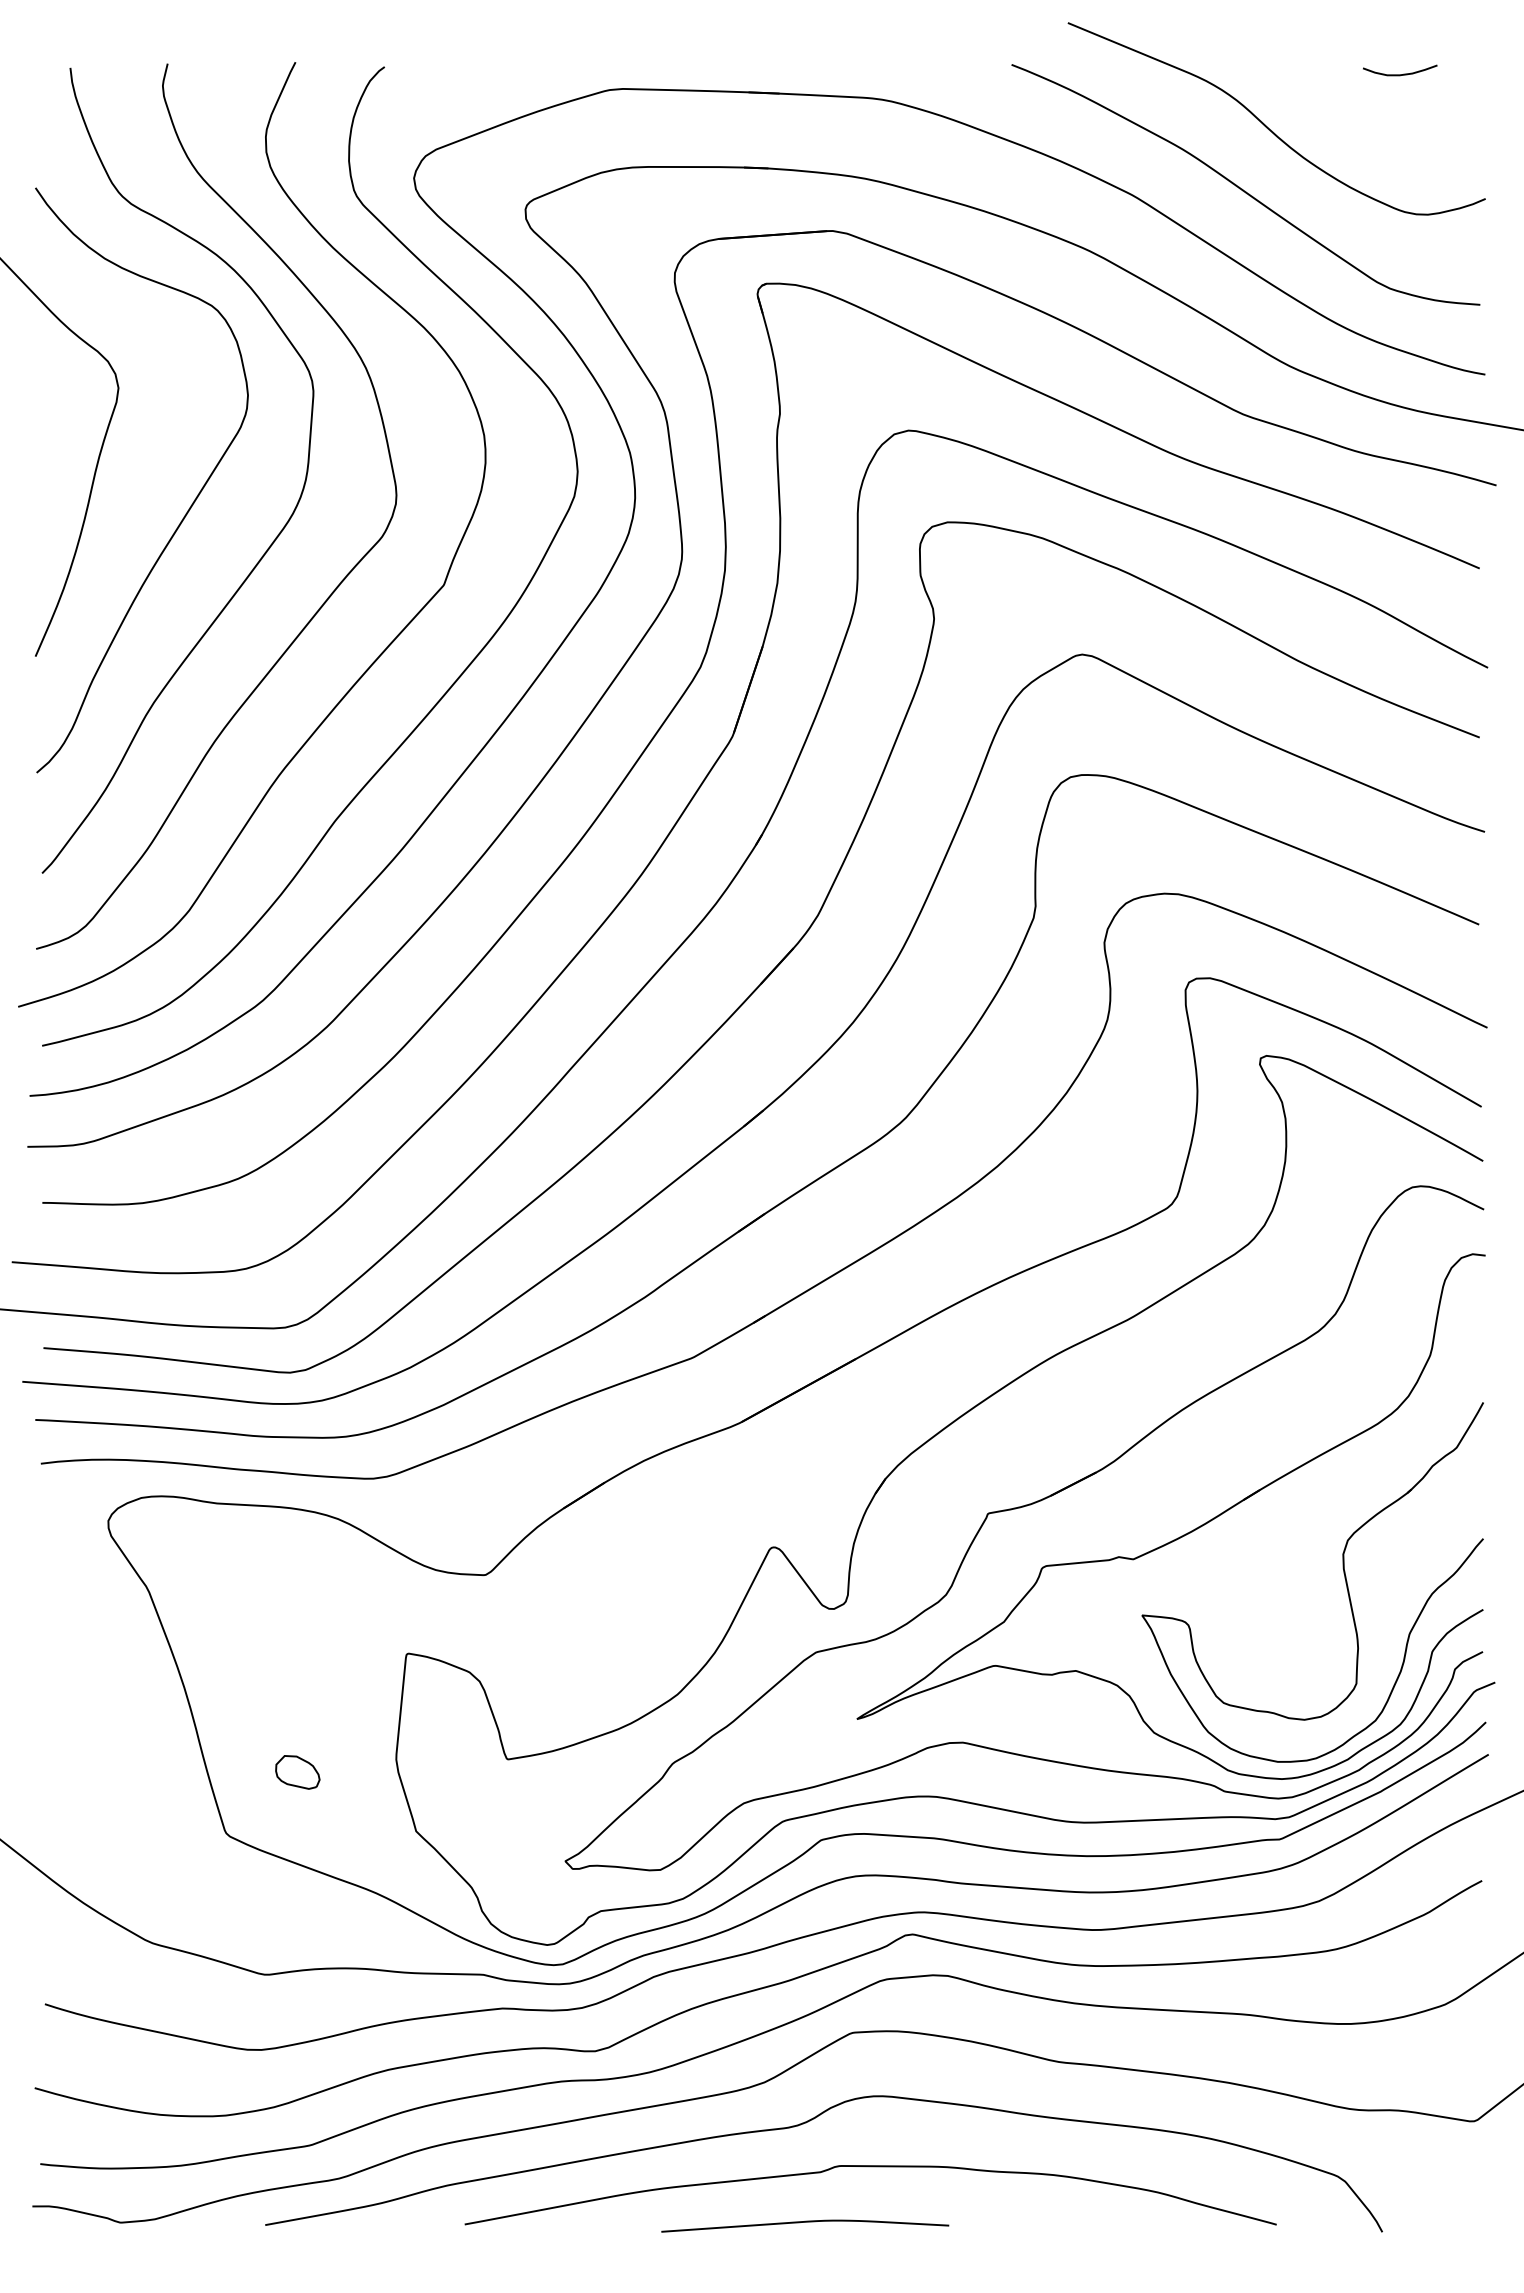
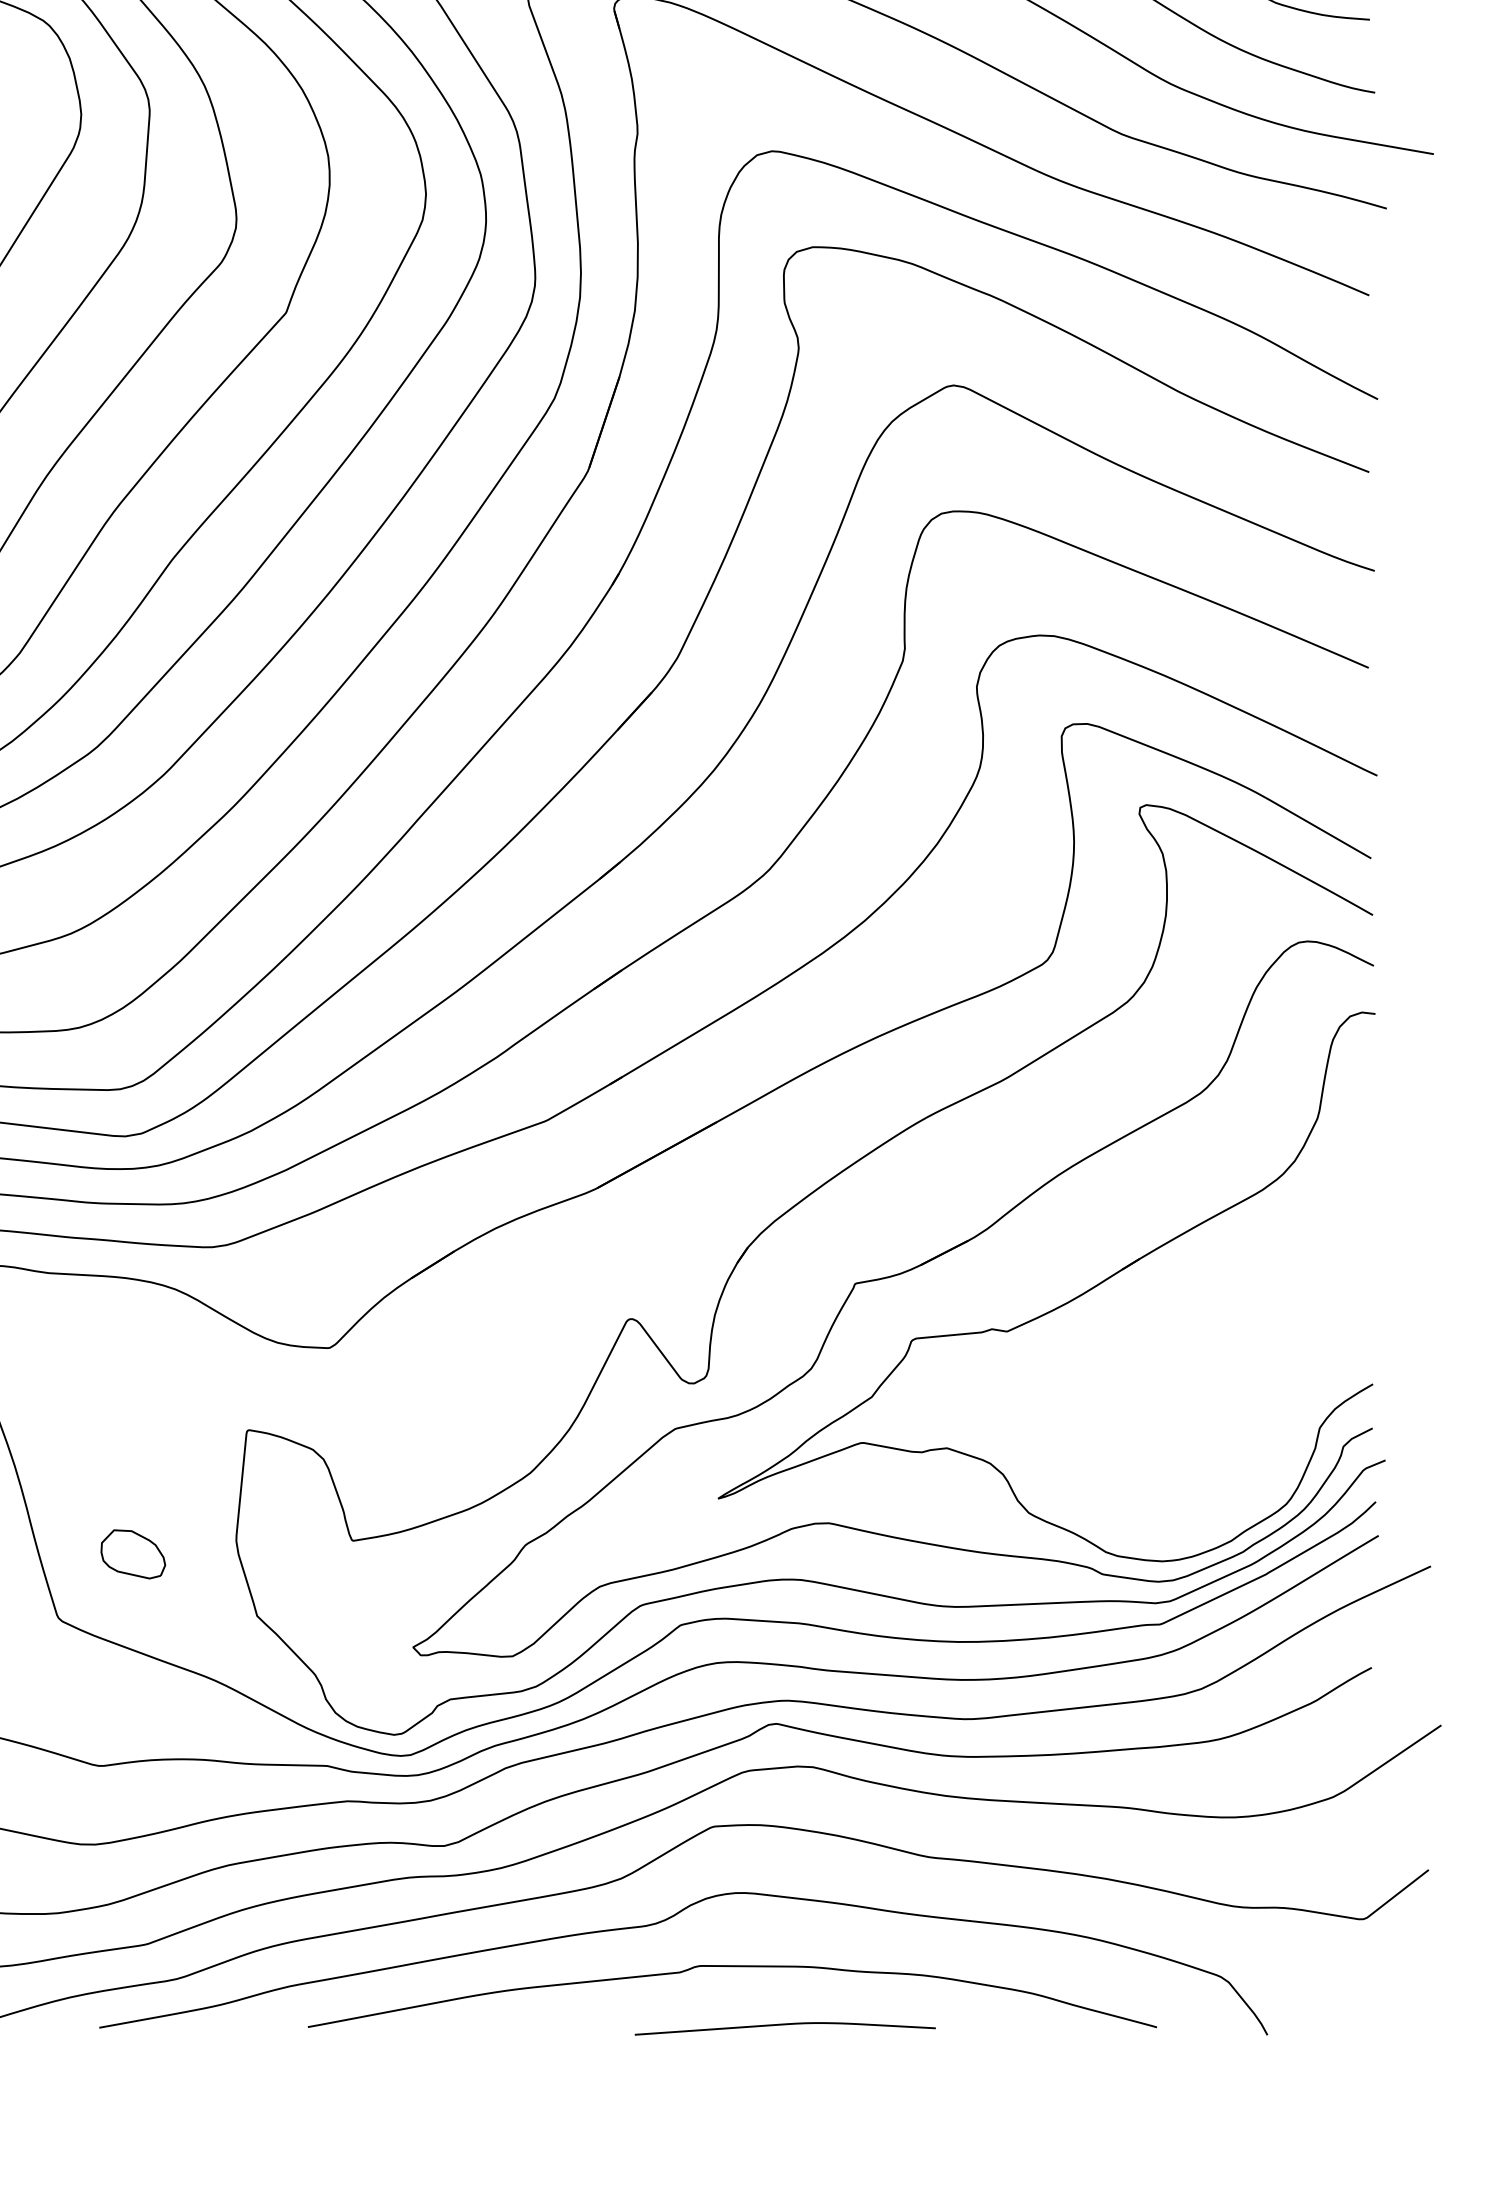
part: (1344, 1578) -> (1227, 1351), removed
part: (297, 1772) -> (133, 1554), size x1.4
curve: (805, 2222) -> (785, 2025), moved

